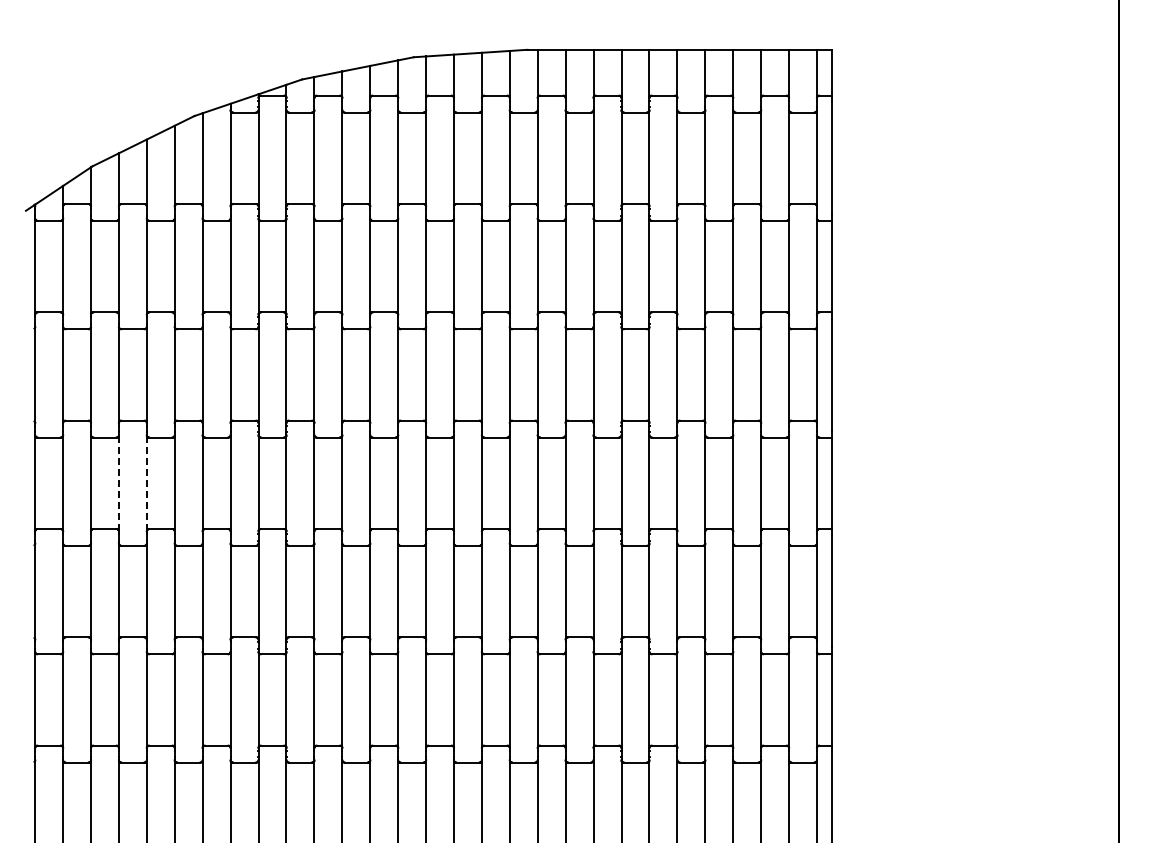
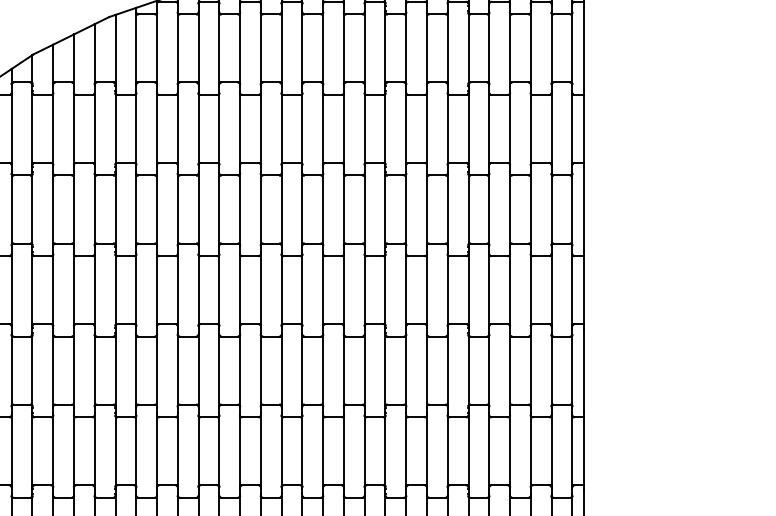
line: (118, 482) -> (52, 289), dashed -> solid
line: (146, 482) -> (73, 289), dashed -> solid

